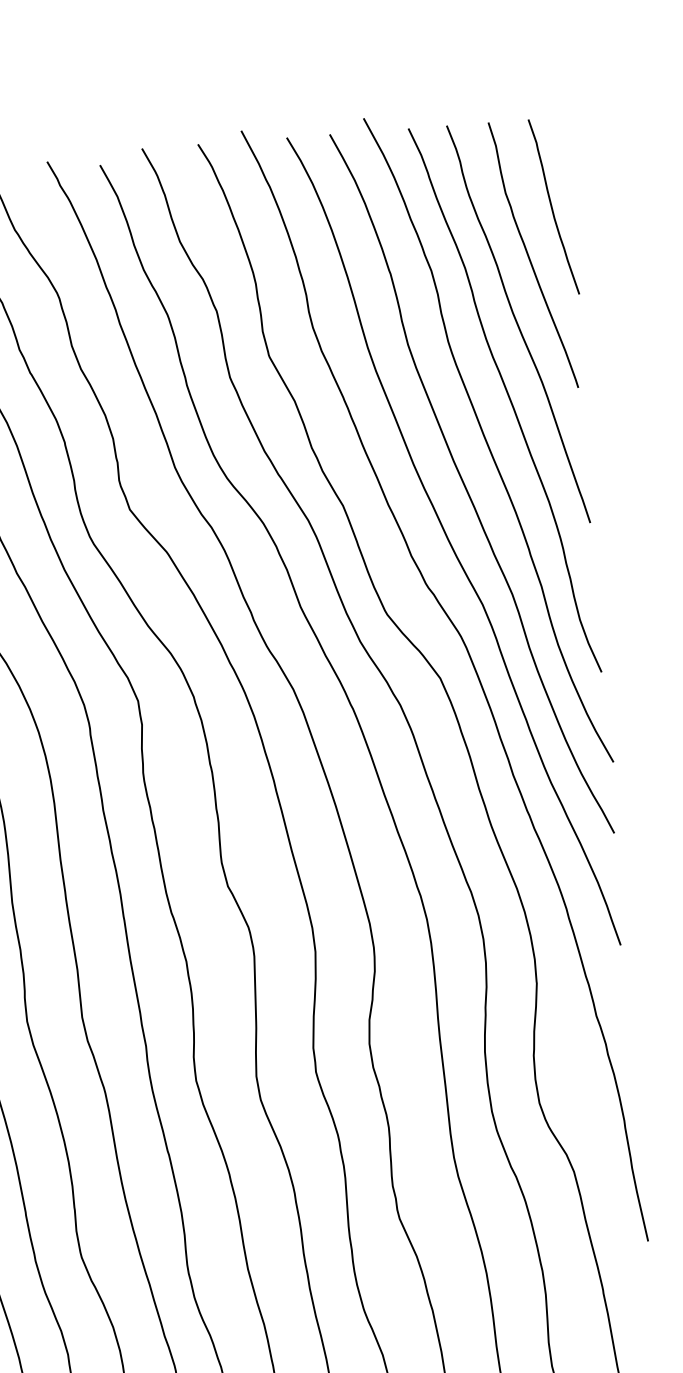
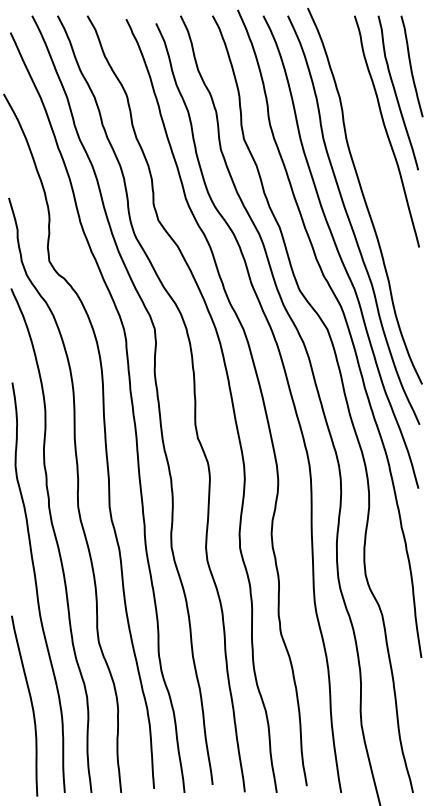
curve: (507, 398) -> (377, 173), removed

